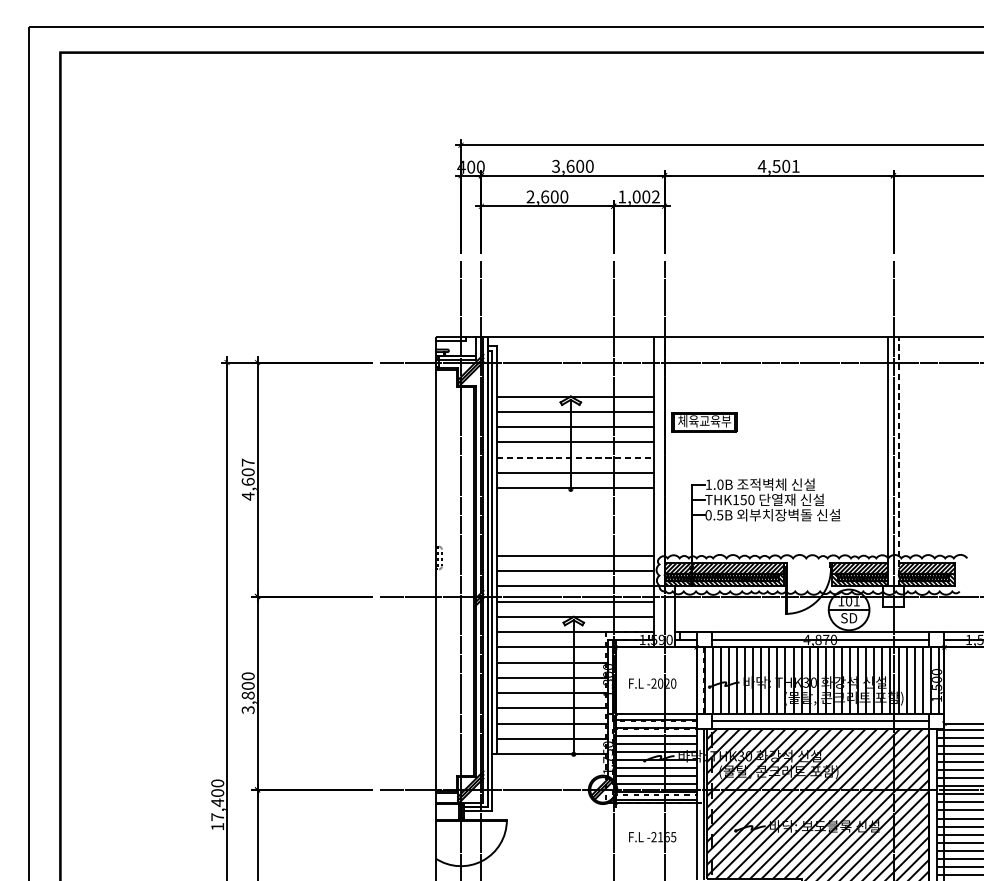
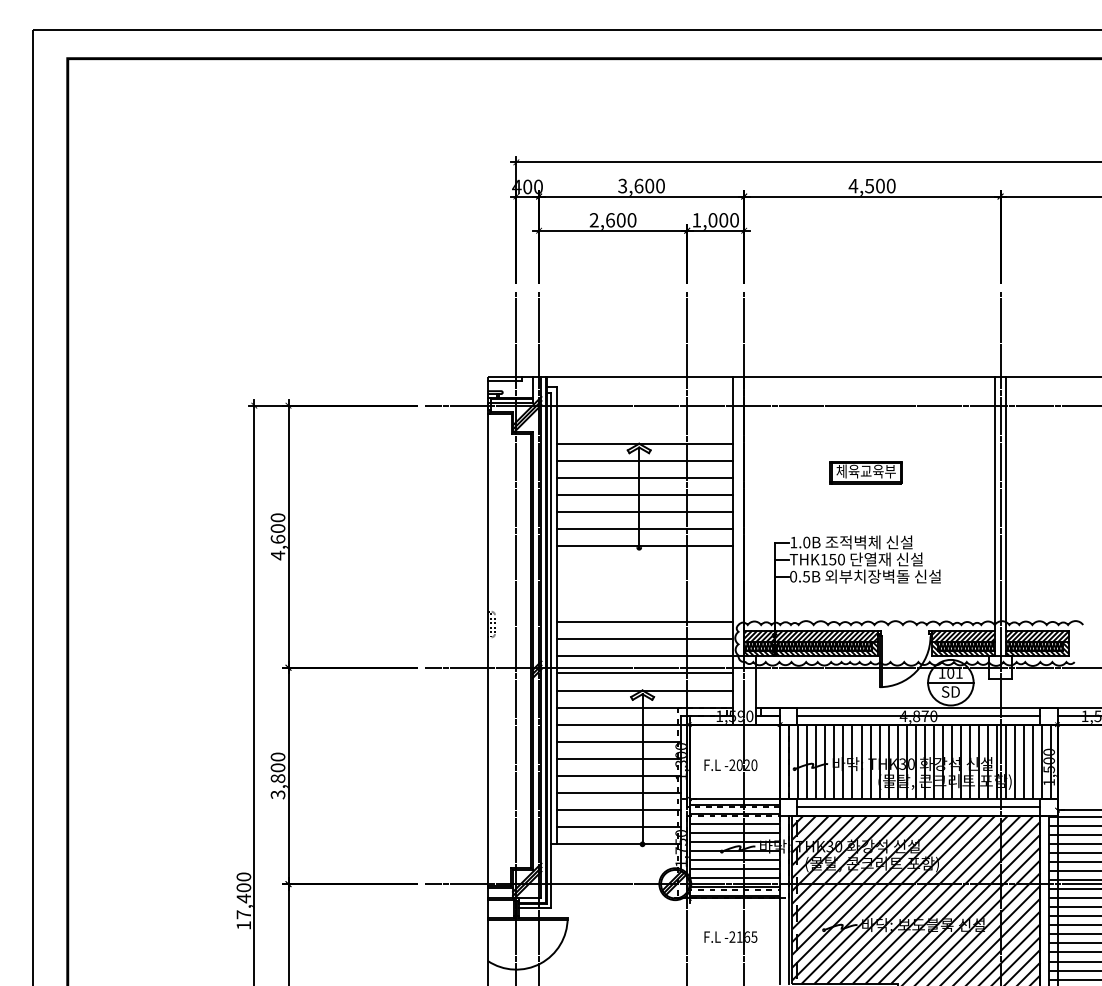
text: (795, 165) -> (890, 185), 4,501 -> 4,500
text: (655, 197) -> (734, 220), 1,002 -> 1,000
part: (704, 422) -> (865, 472), moved
line: (576, 457) -> (645, 512), dashed -> solid
line: (898, 461) -> (1006, 516), dashed -> solid
text: (247, 462) -> (277, 517), 4,607 -> 4,600

